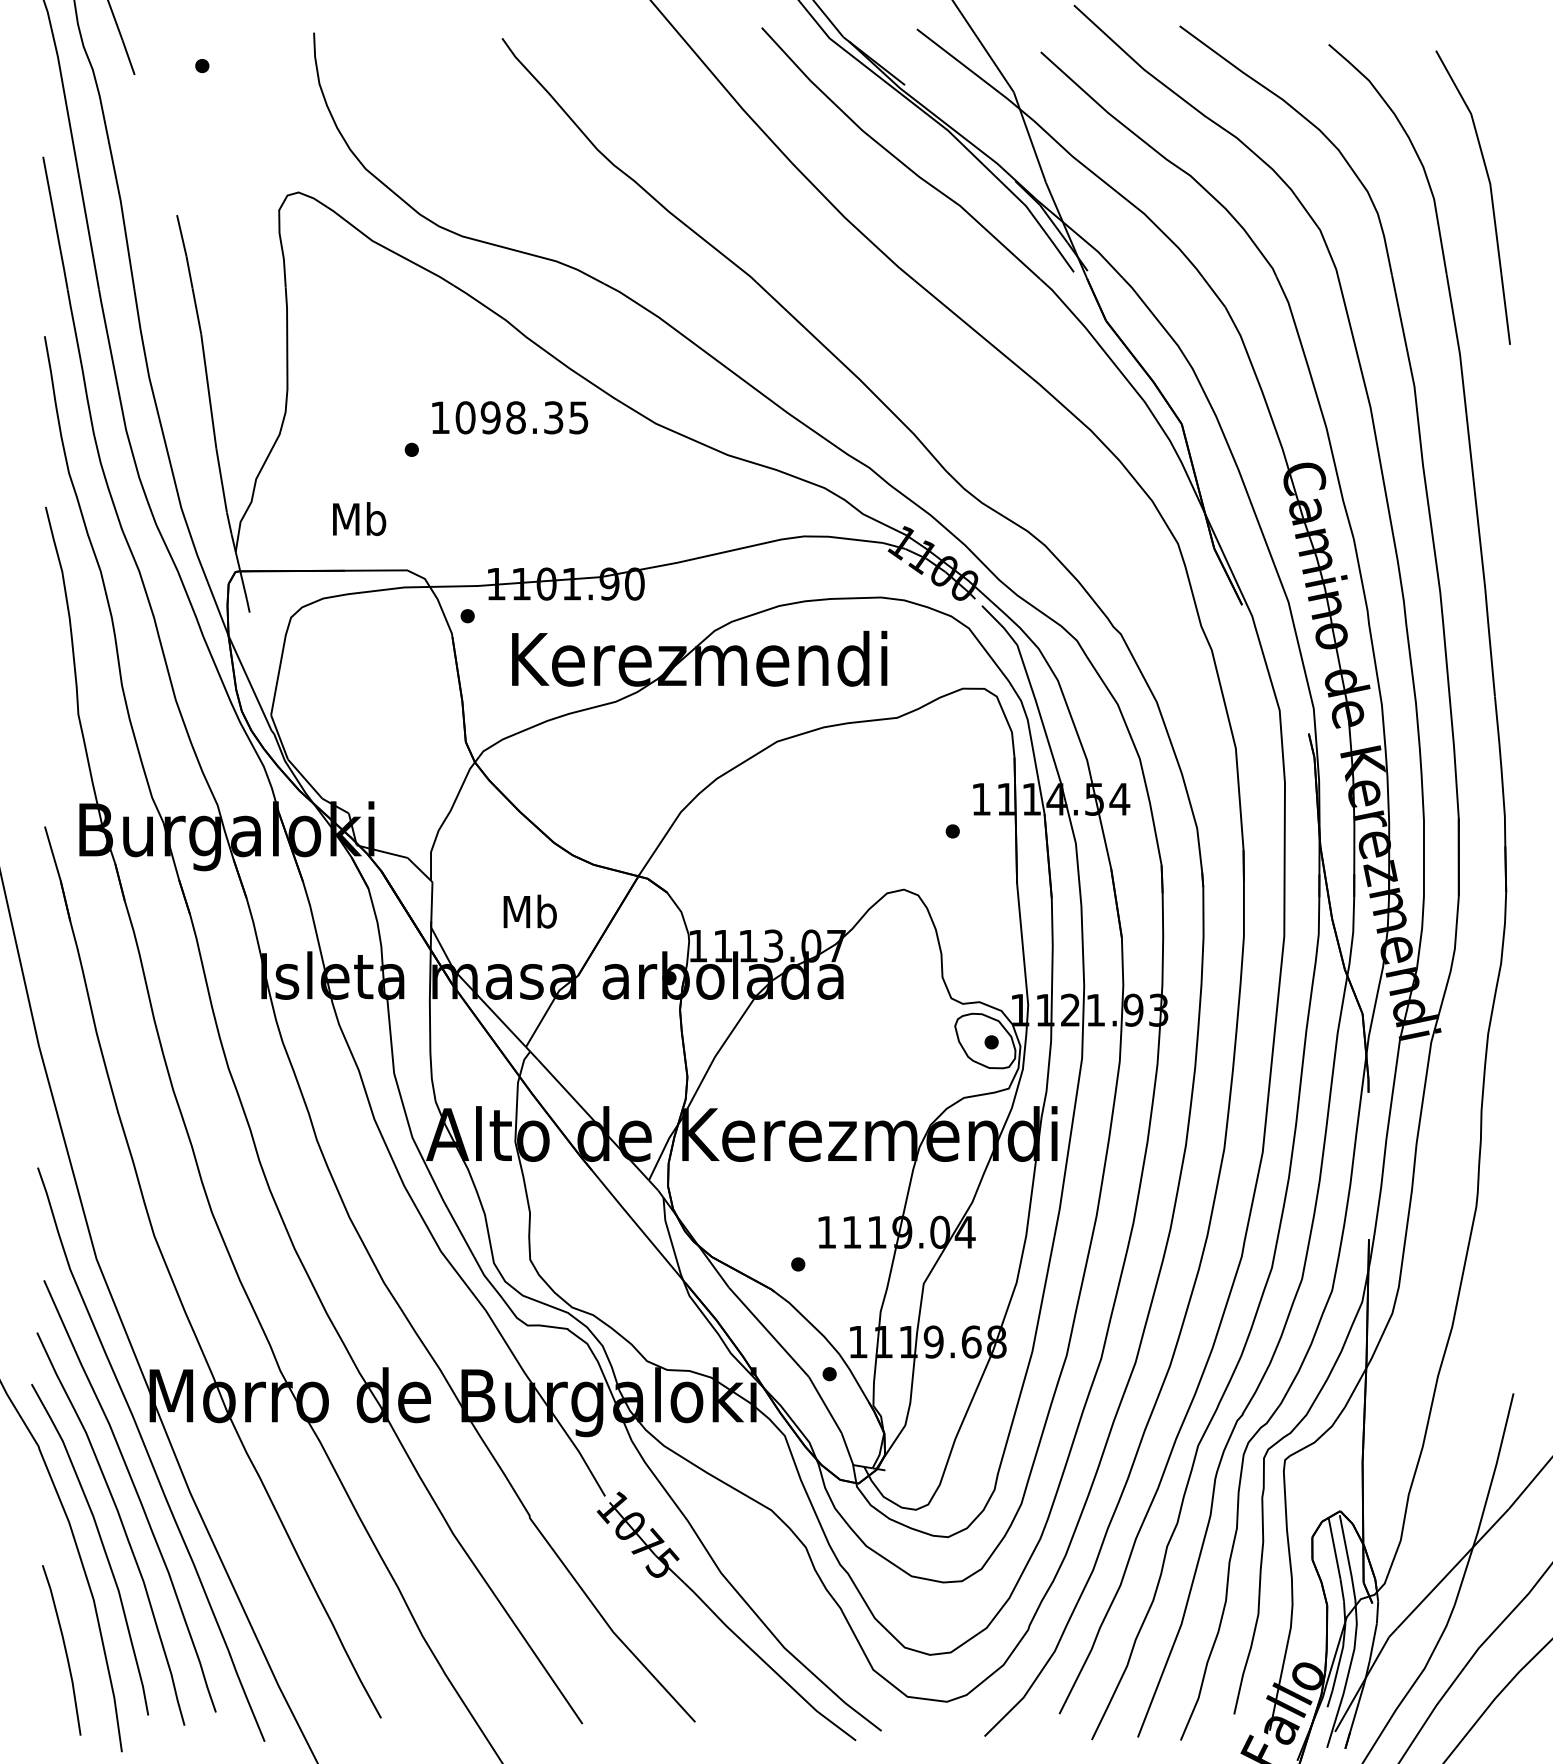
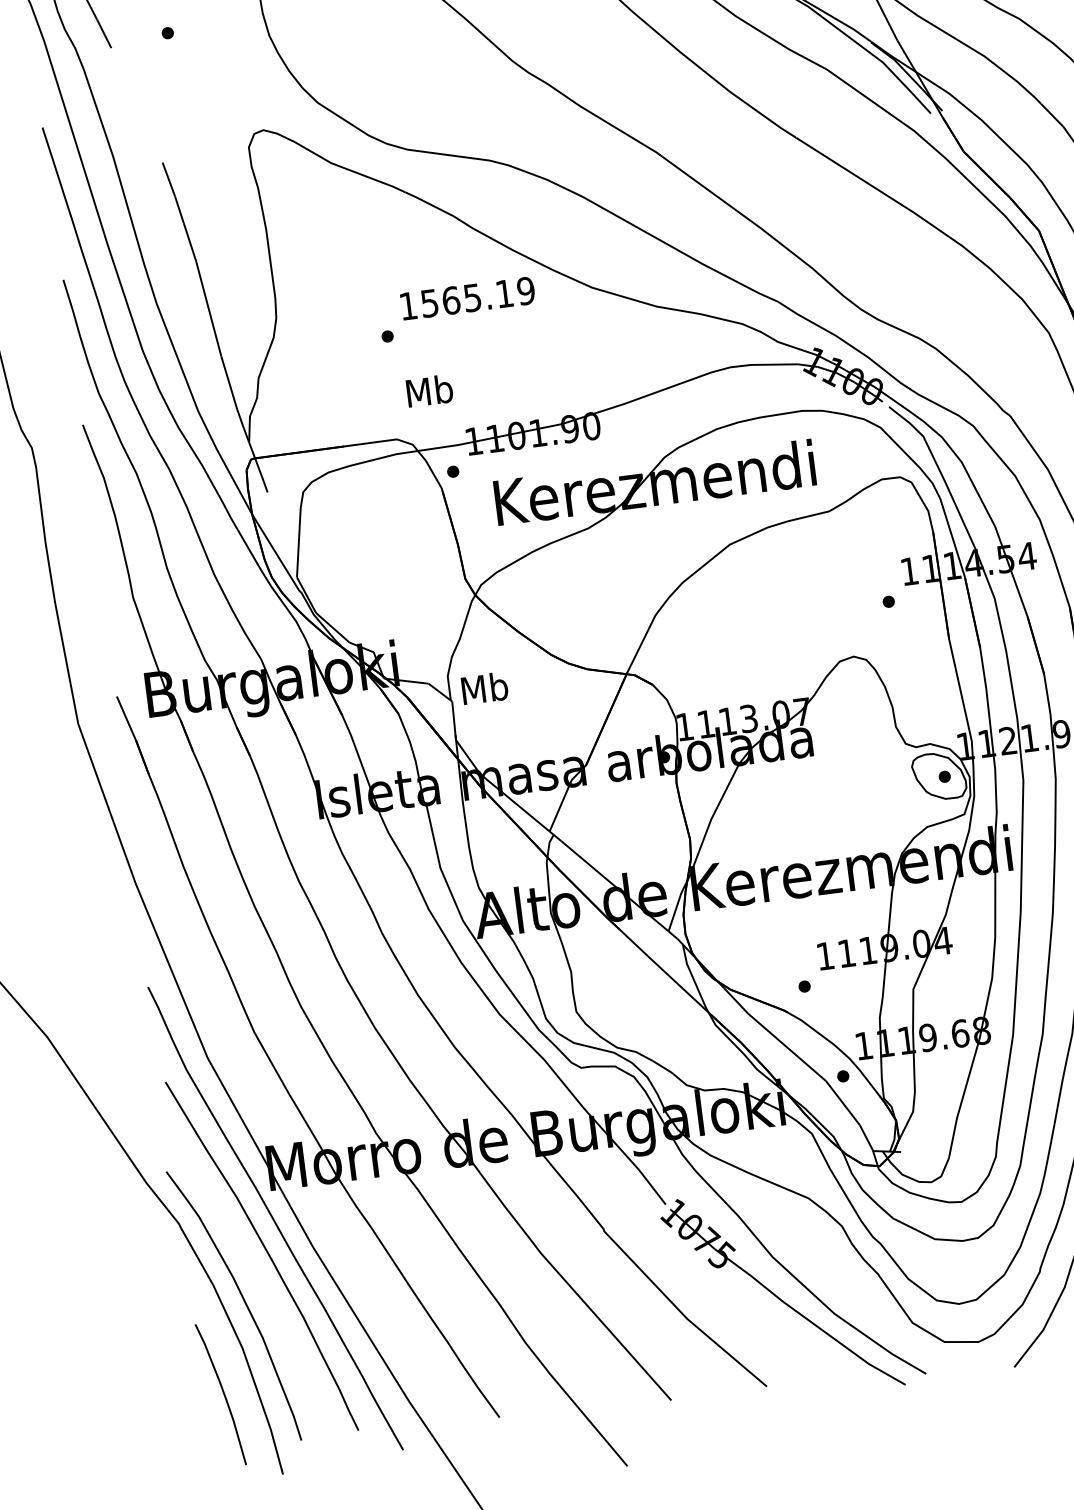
text: (521, 417) -> (477, 297), 1098.35 -> 1565.19
text: (359, 519) -> (429, 391), moved
text: (529, 911) -> (484, 688), moved
curve: (120, 1522) -> (256, 1279), removed

